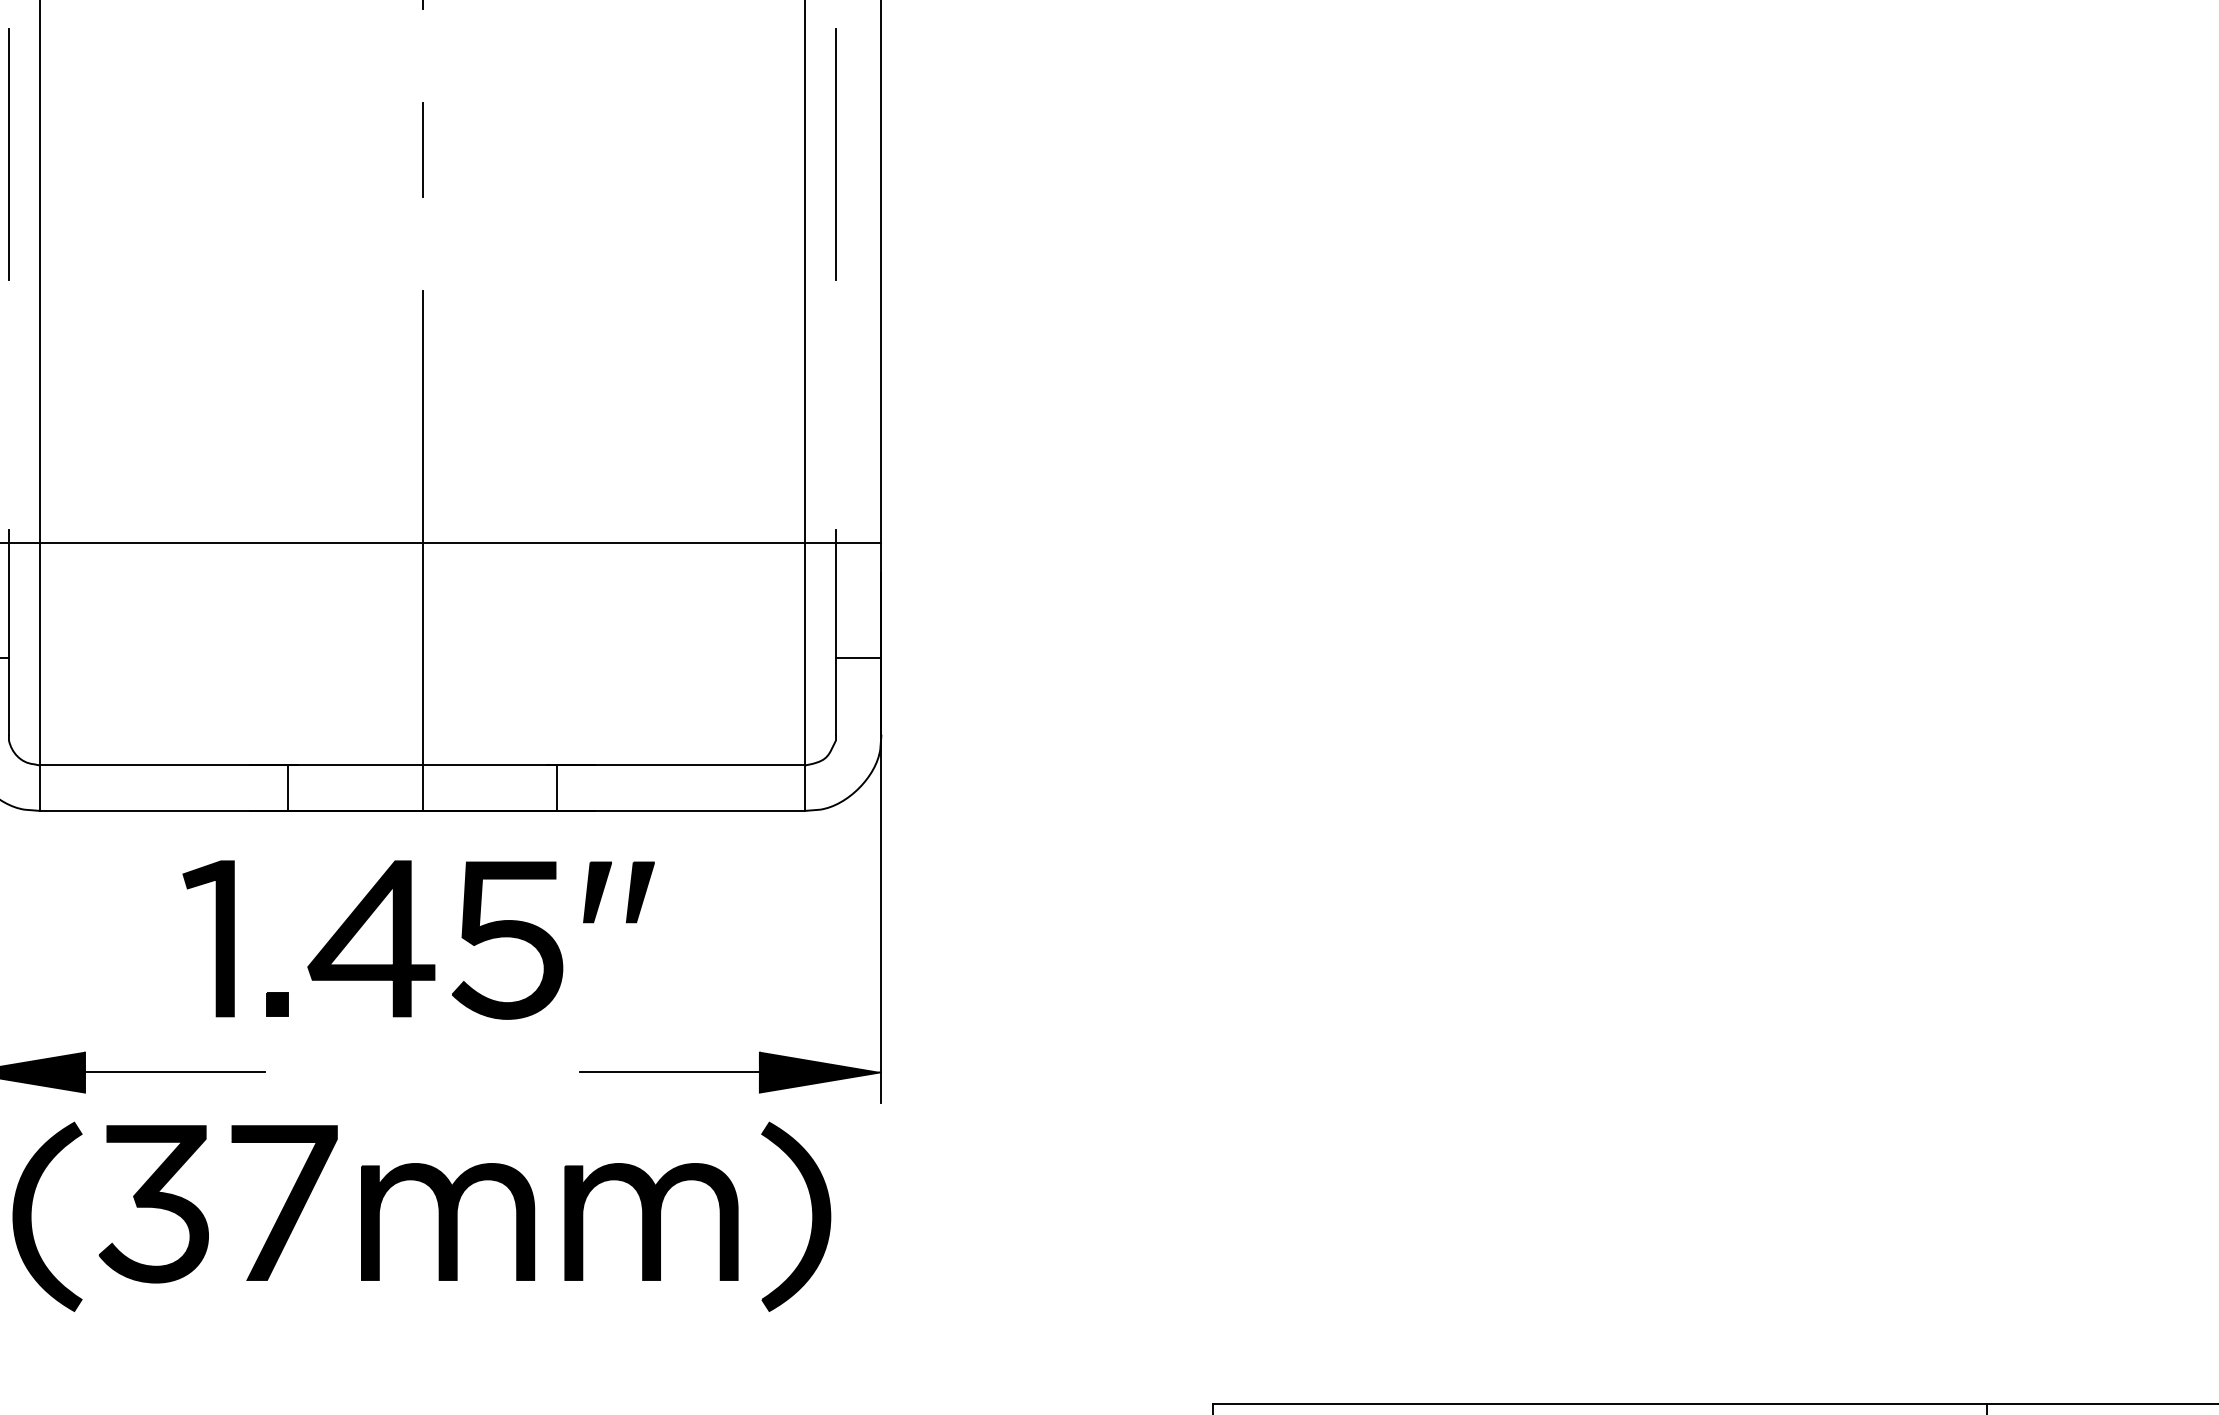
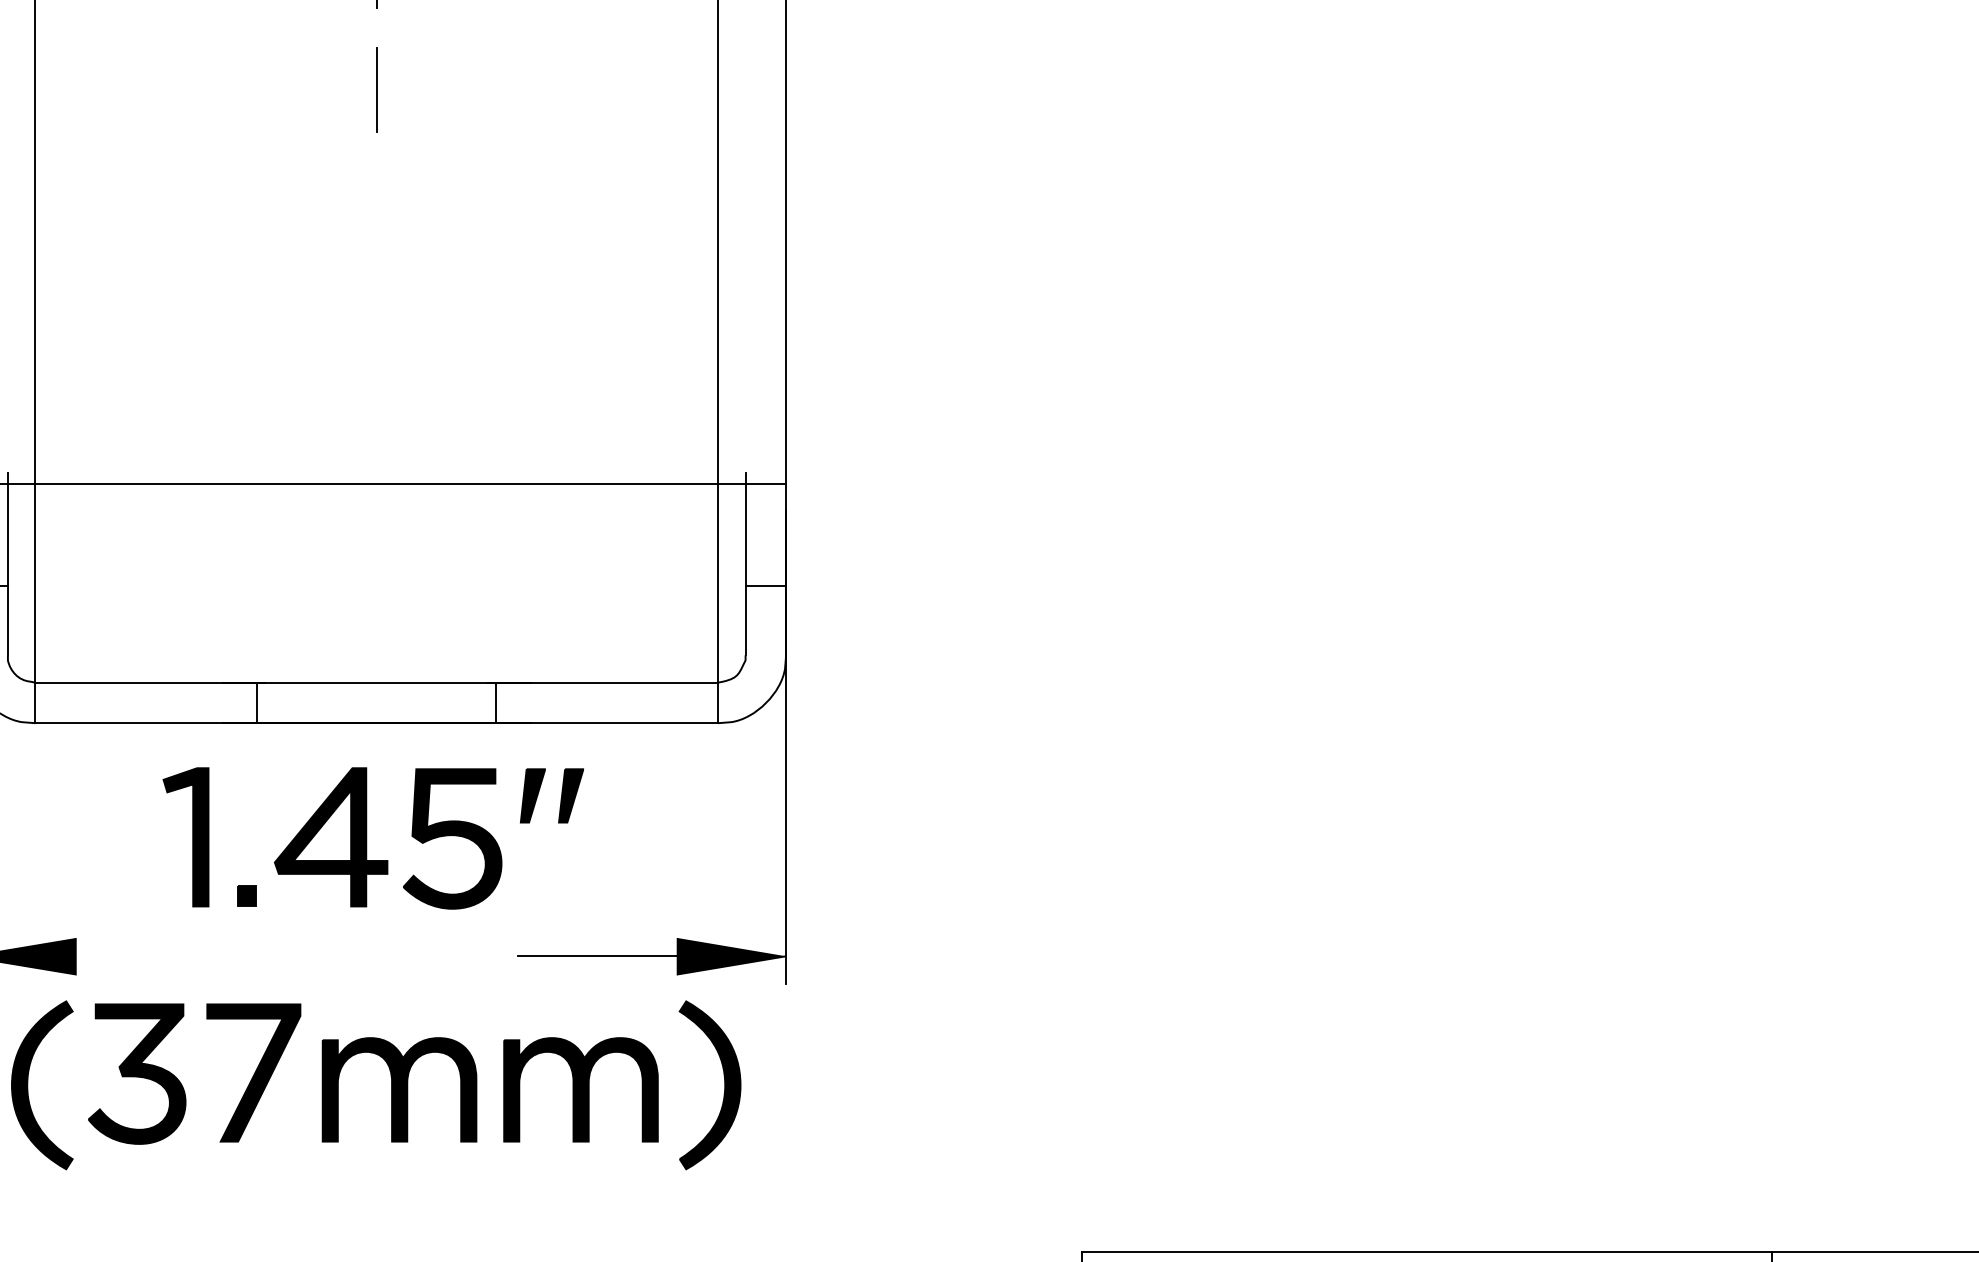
line: (422, 149) -> (376, 89), moved
line: (8, 154) -> (7, 137), removed
line: (835, 154) -> (745, 137), removed
line: (422, 551) -> (376, 491), removed
line: (174, 1072) -> (155, 956), removed

